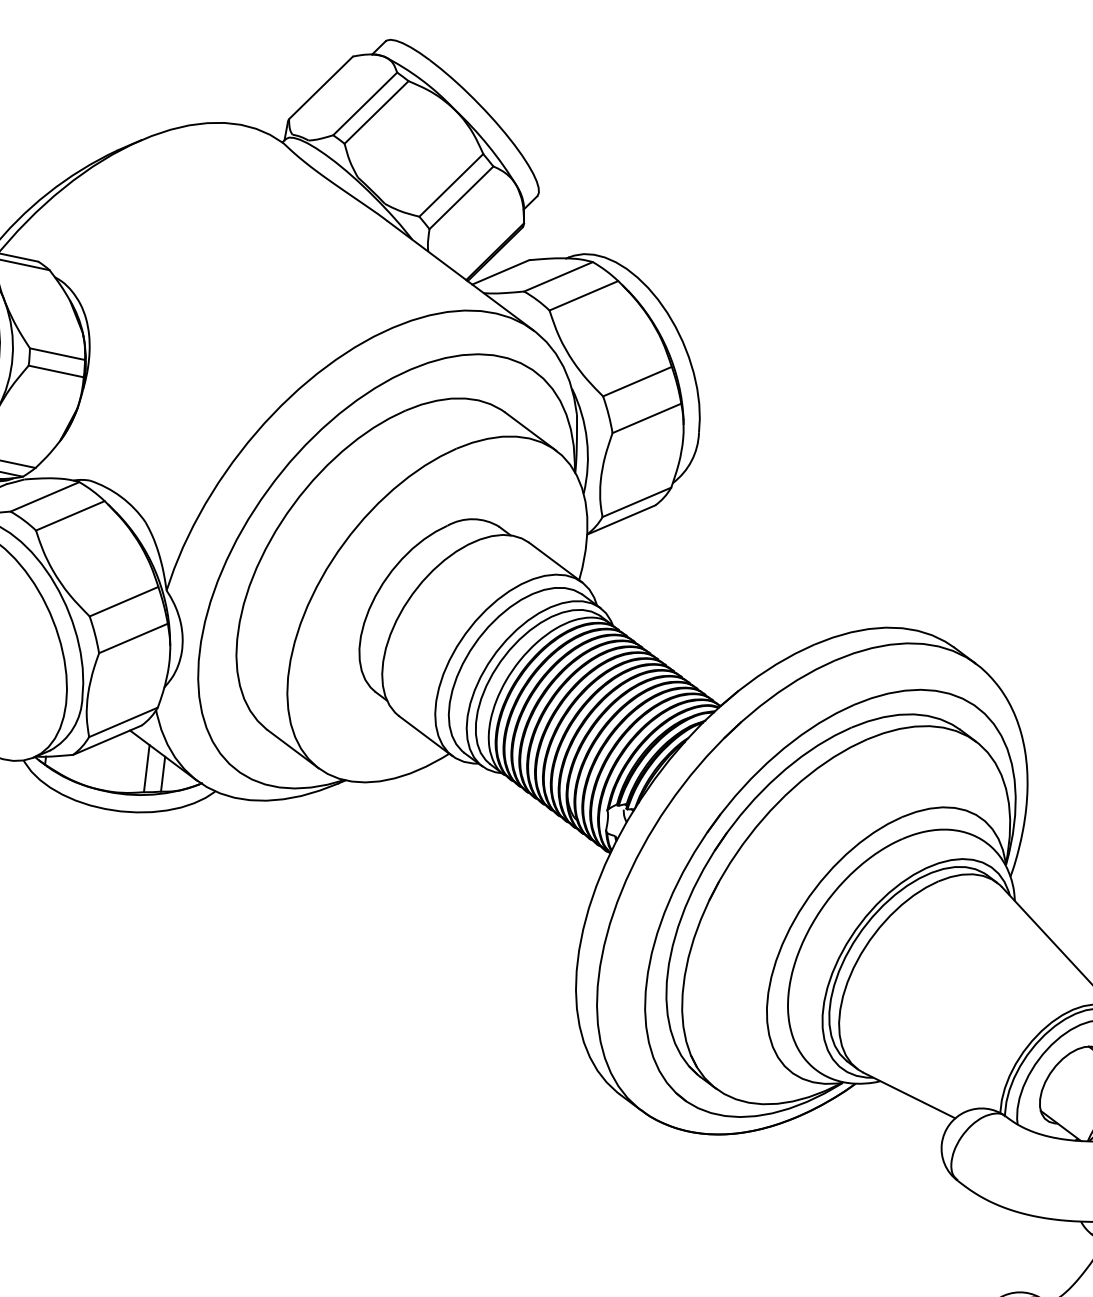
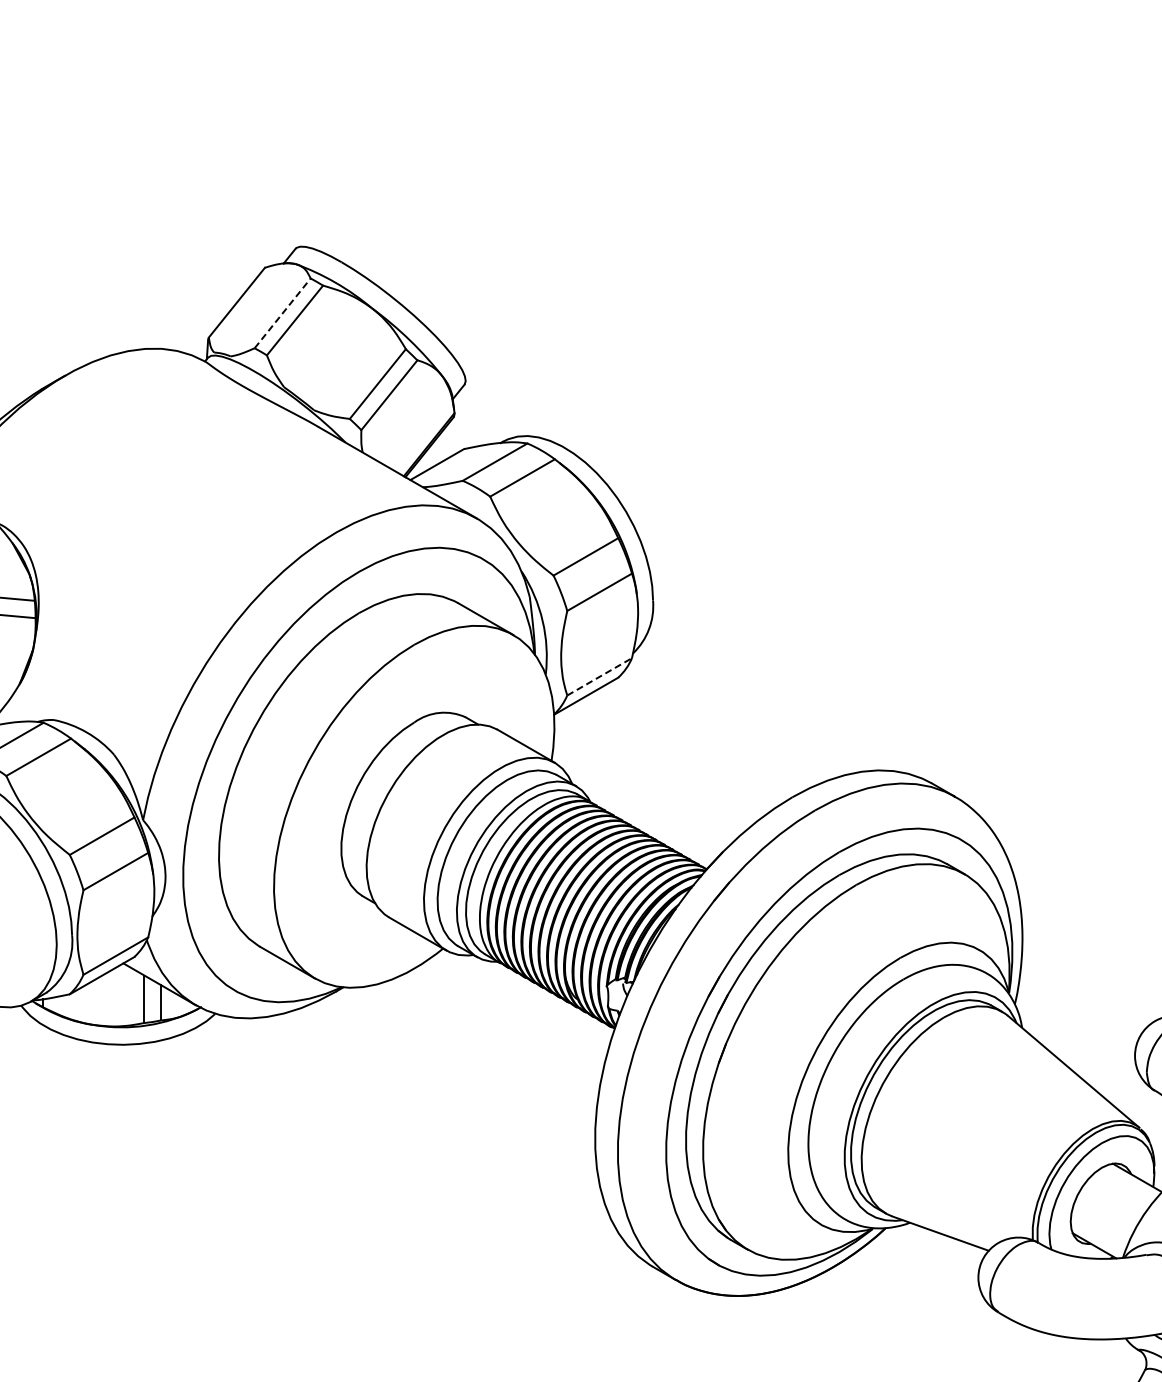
line: (365, 104) -> (282, 313), solid -> dashed
line: (637, 502) -> (600, 676), solid -> dashed

